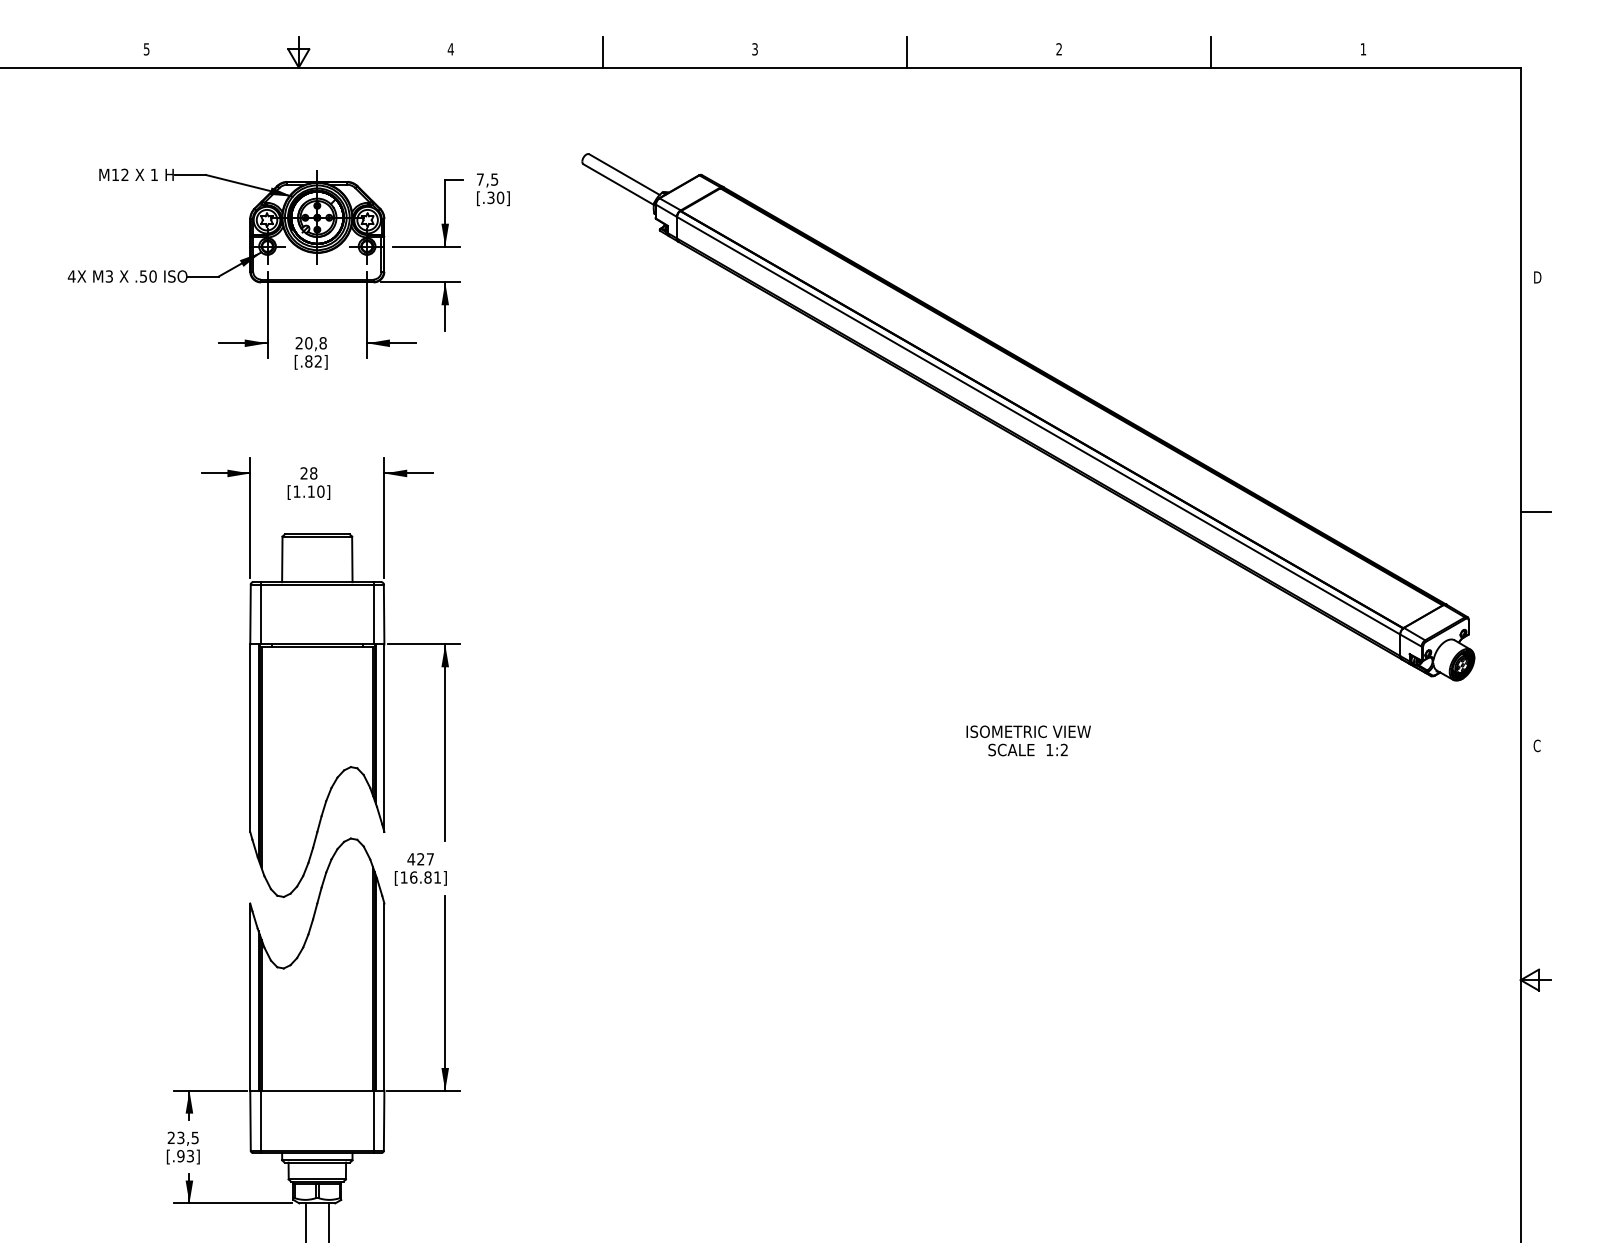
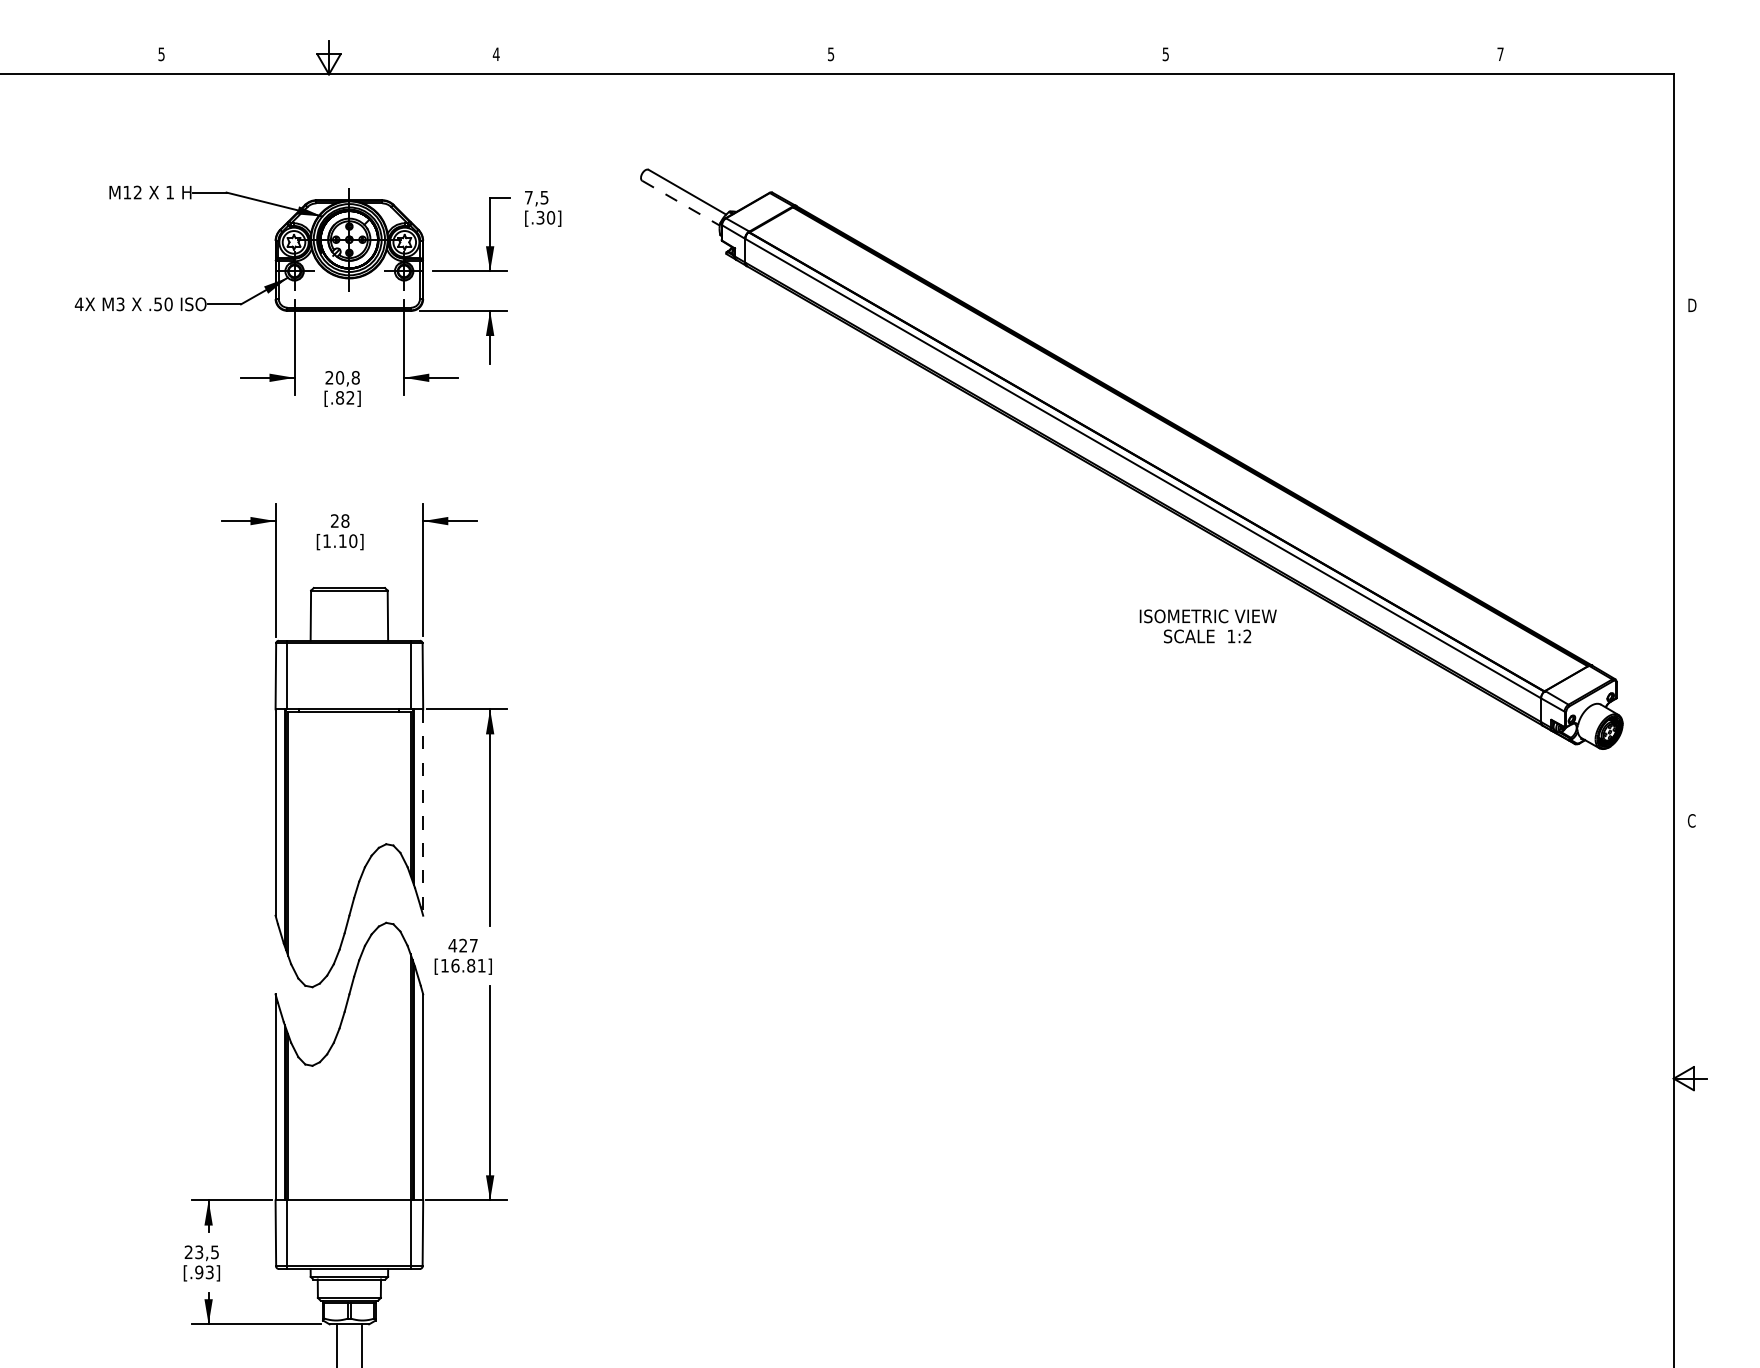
text: (755, 48) -> (831, 53), 3 -> 5
text: (1363, 48) -> (1500, 53), 1 -> 7
text: (1058, 49) -> (1165, 54), 2 -> 5
line: (602, 52) -> (663, 57), removed
line: (907, 52) -> (998, 57), removed
line: (1211, 52) -> (1333, 57), removed
line: (619, 184) -> (681, 203), solid -> dashed
line: (1536, 512) -> (1690, 563), removed
line: (384, 738) -> (423, 812), solid -> dashed
text: (1028, 740) -> (1207, 626), moved

